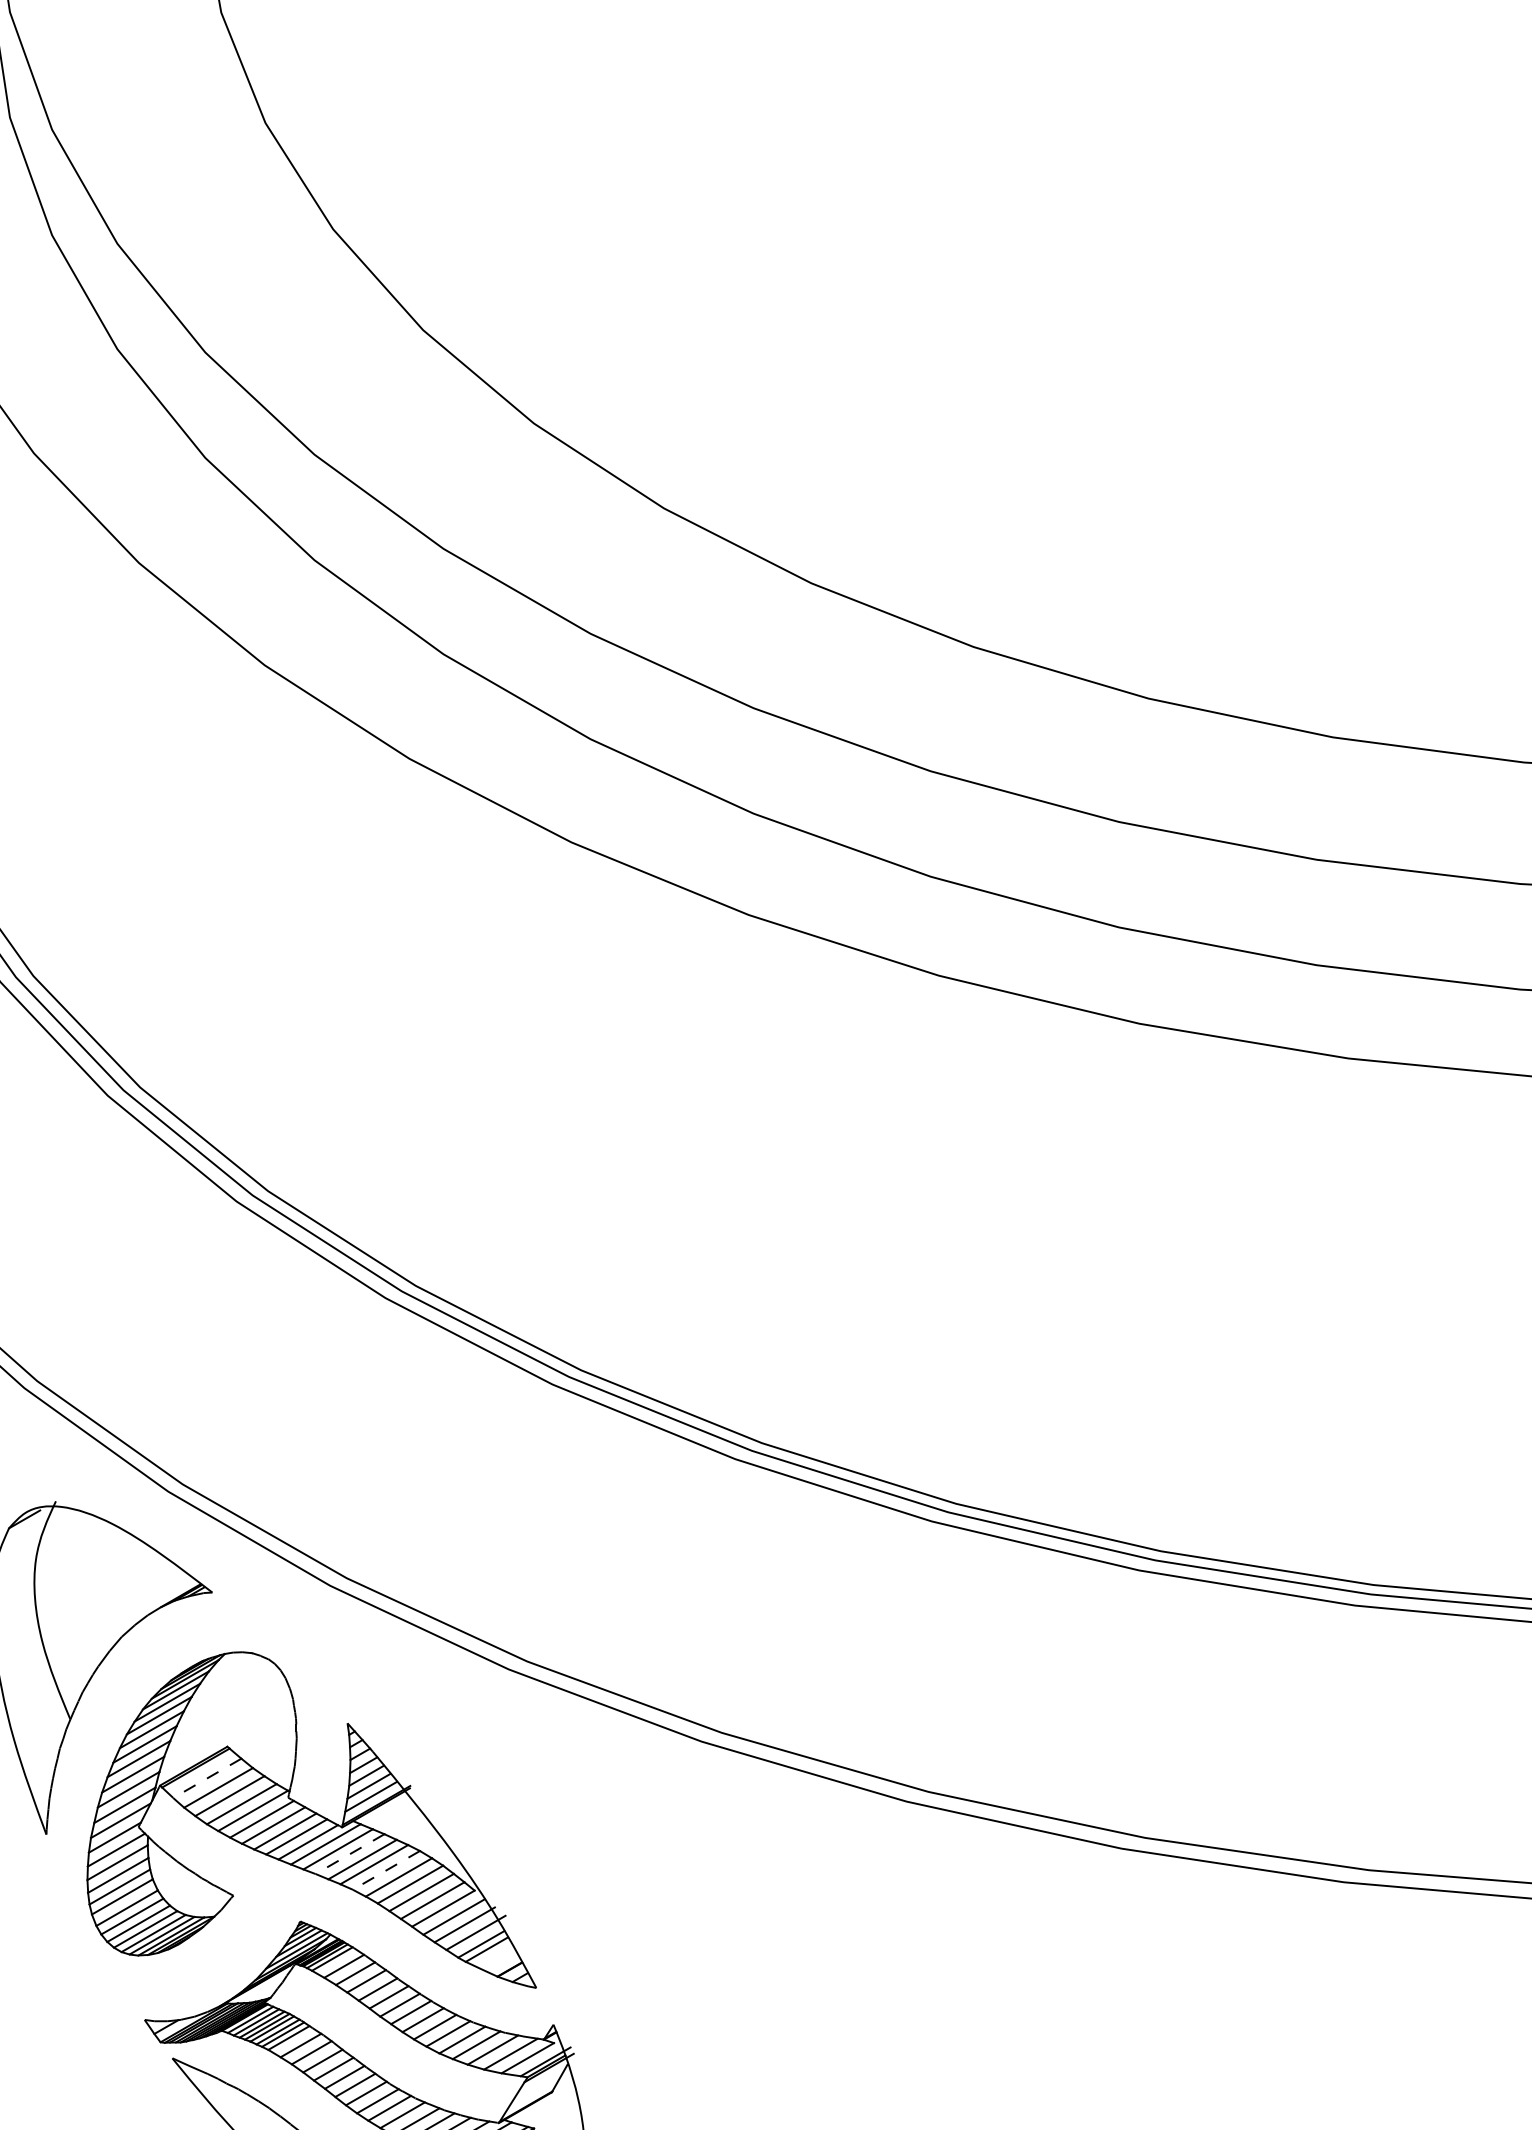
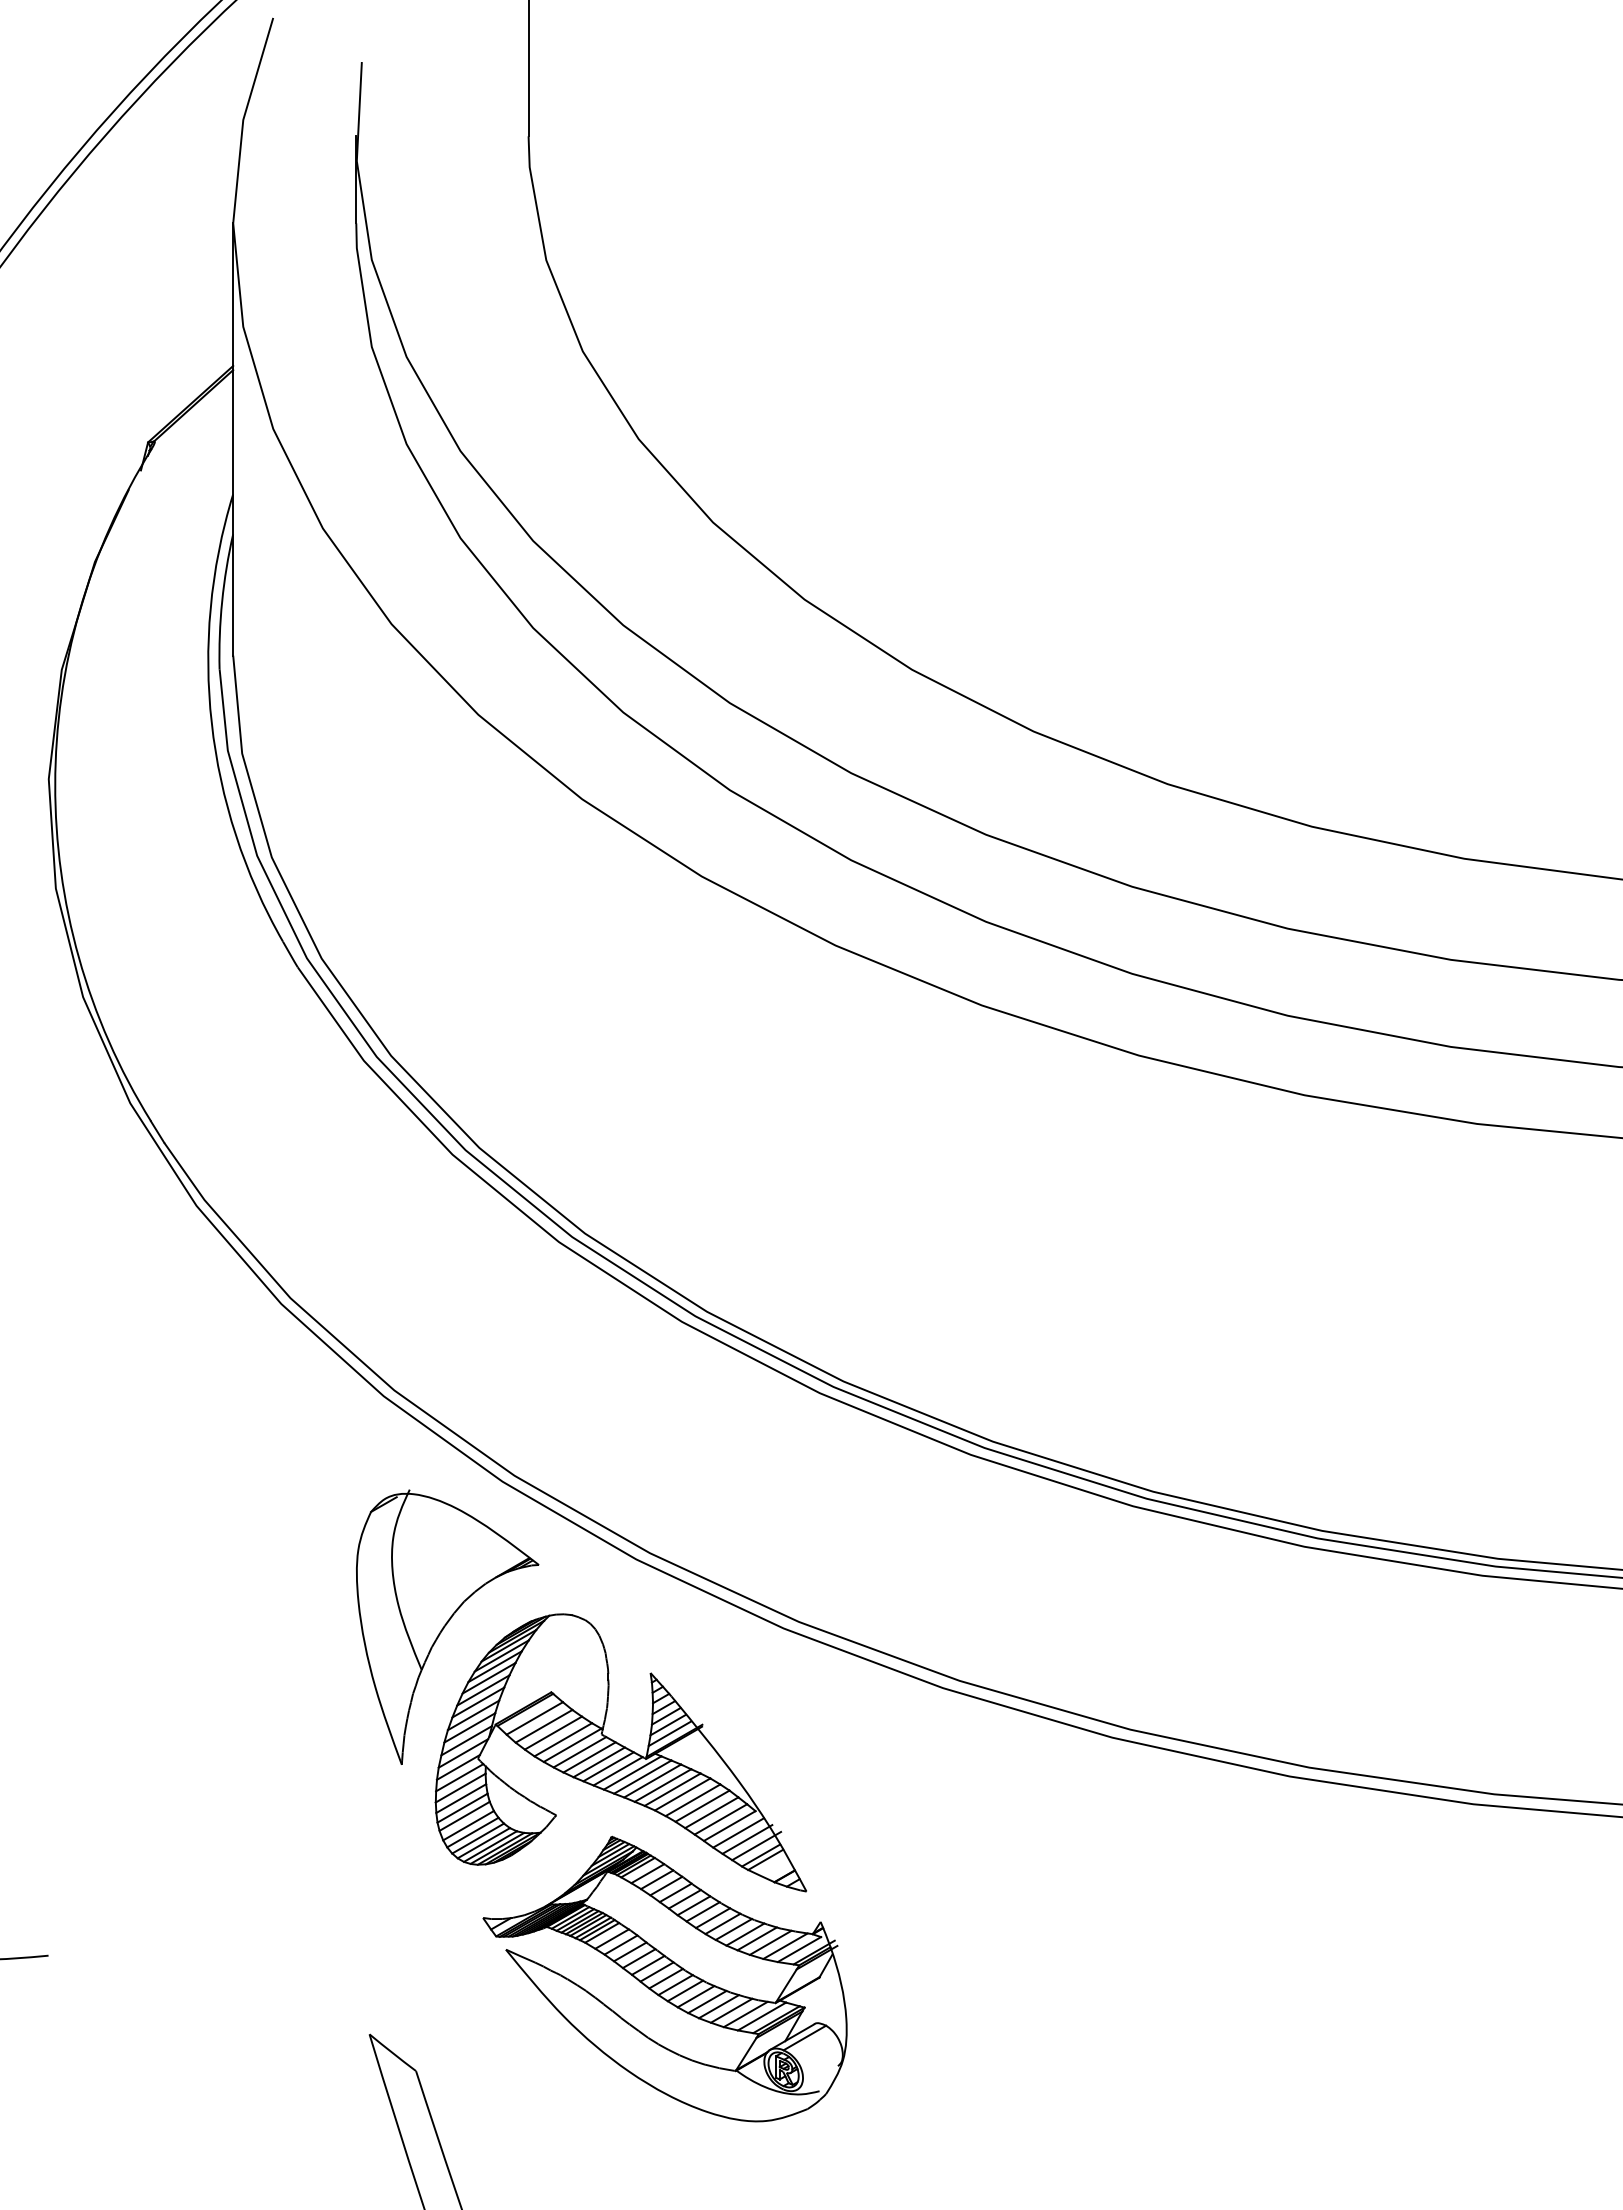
line: (206, 1778) -> (534, 1718), dashed -> solid
line: (349, 1854) -> (652, 1781), dashed -> solid
line: (386, 1870) -> (682, 1794), dashed -> solid

